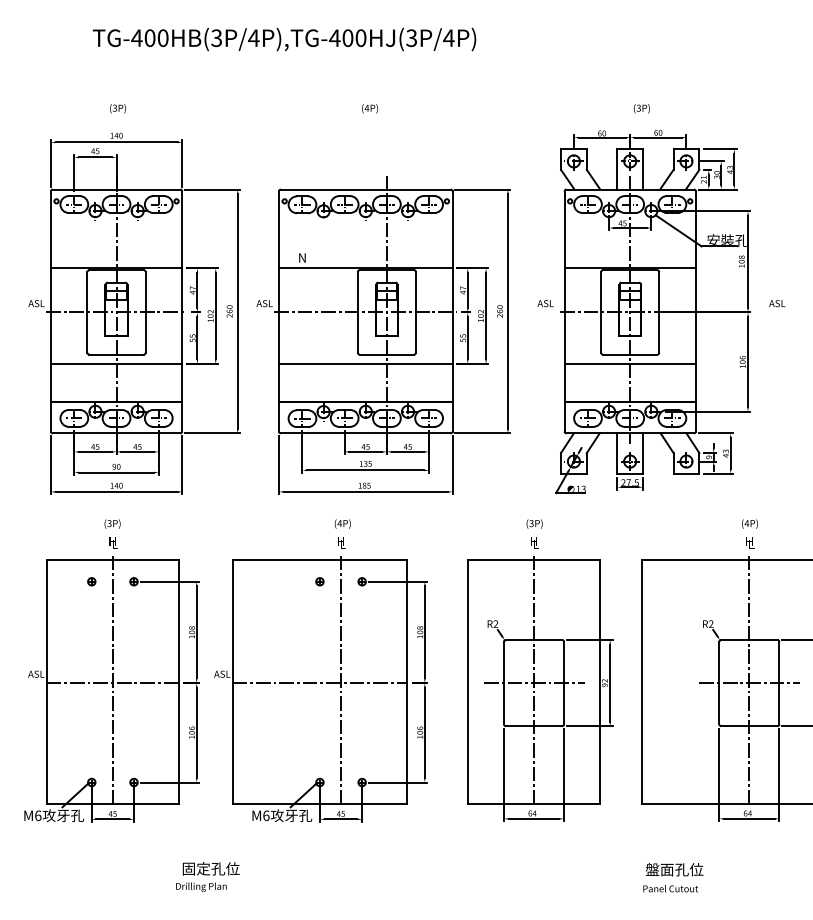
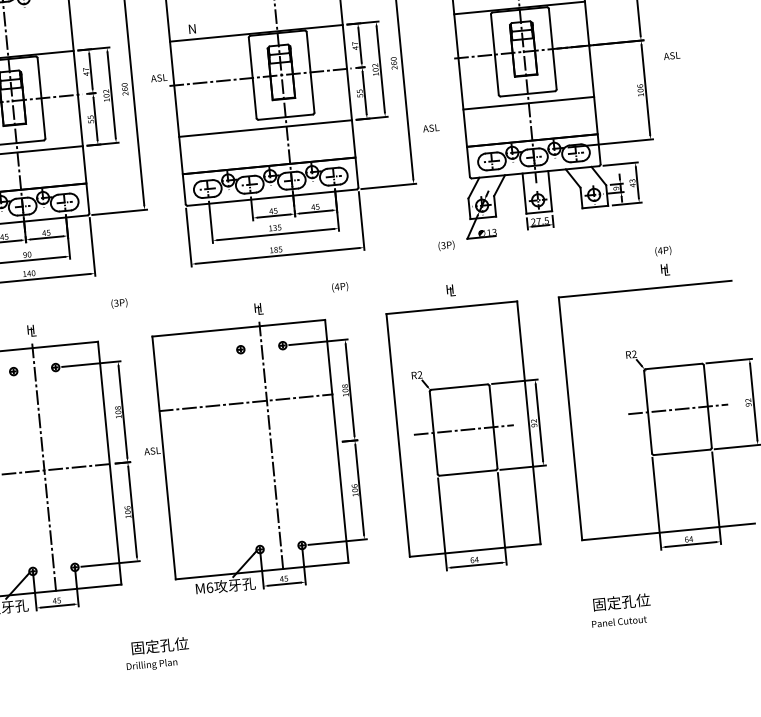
text: (545, 303) -> (431, 128), moved
text: (777, 303) -> (672, 55), moved
text: (112, 523) -> (119, 302), moved
text: (342, 523) -> (339, 286), moved
text: (534, 523) -> (446, 245), moved
line: (534, 680) -> (463, 427), removed
line: (749, 680) -> (677, 406), removed
line: (319, 683) -> (245, 403), moved
text: (659, 869) -> (606, 603), 盤面孔位 -> 固定孔位

